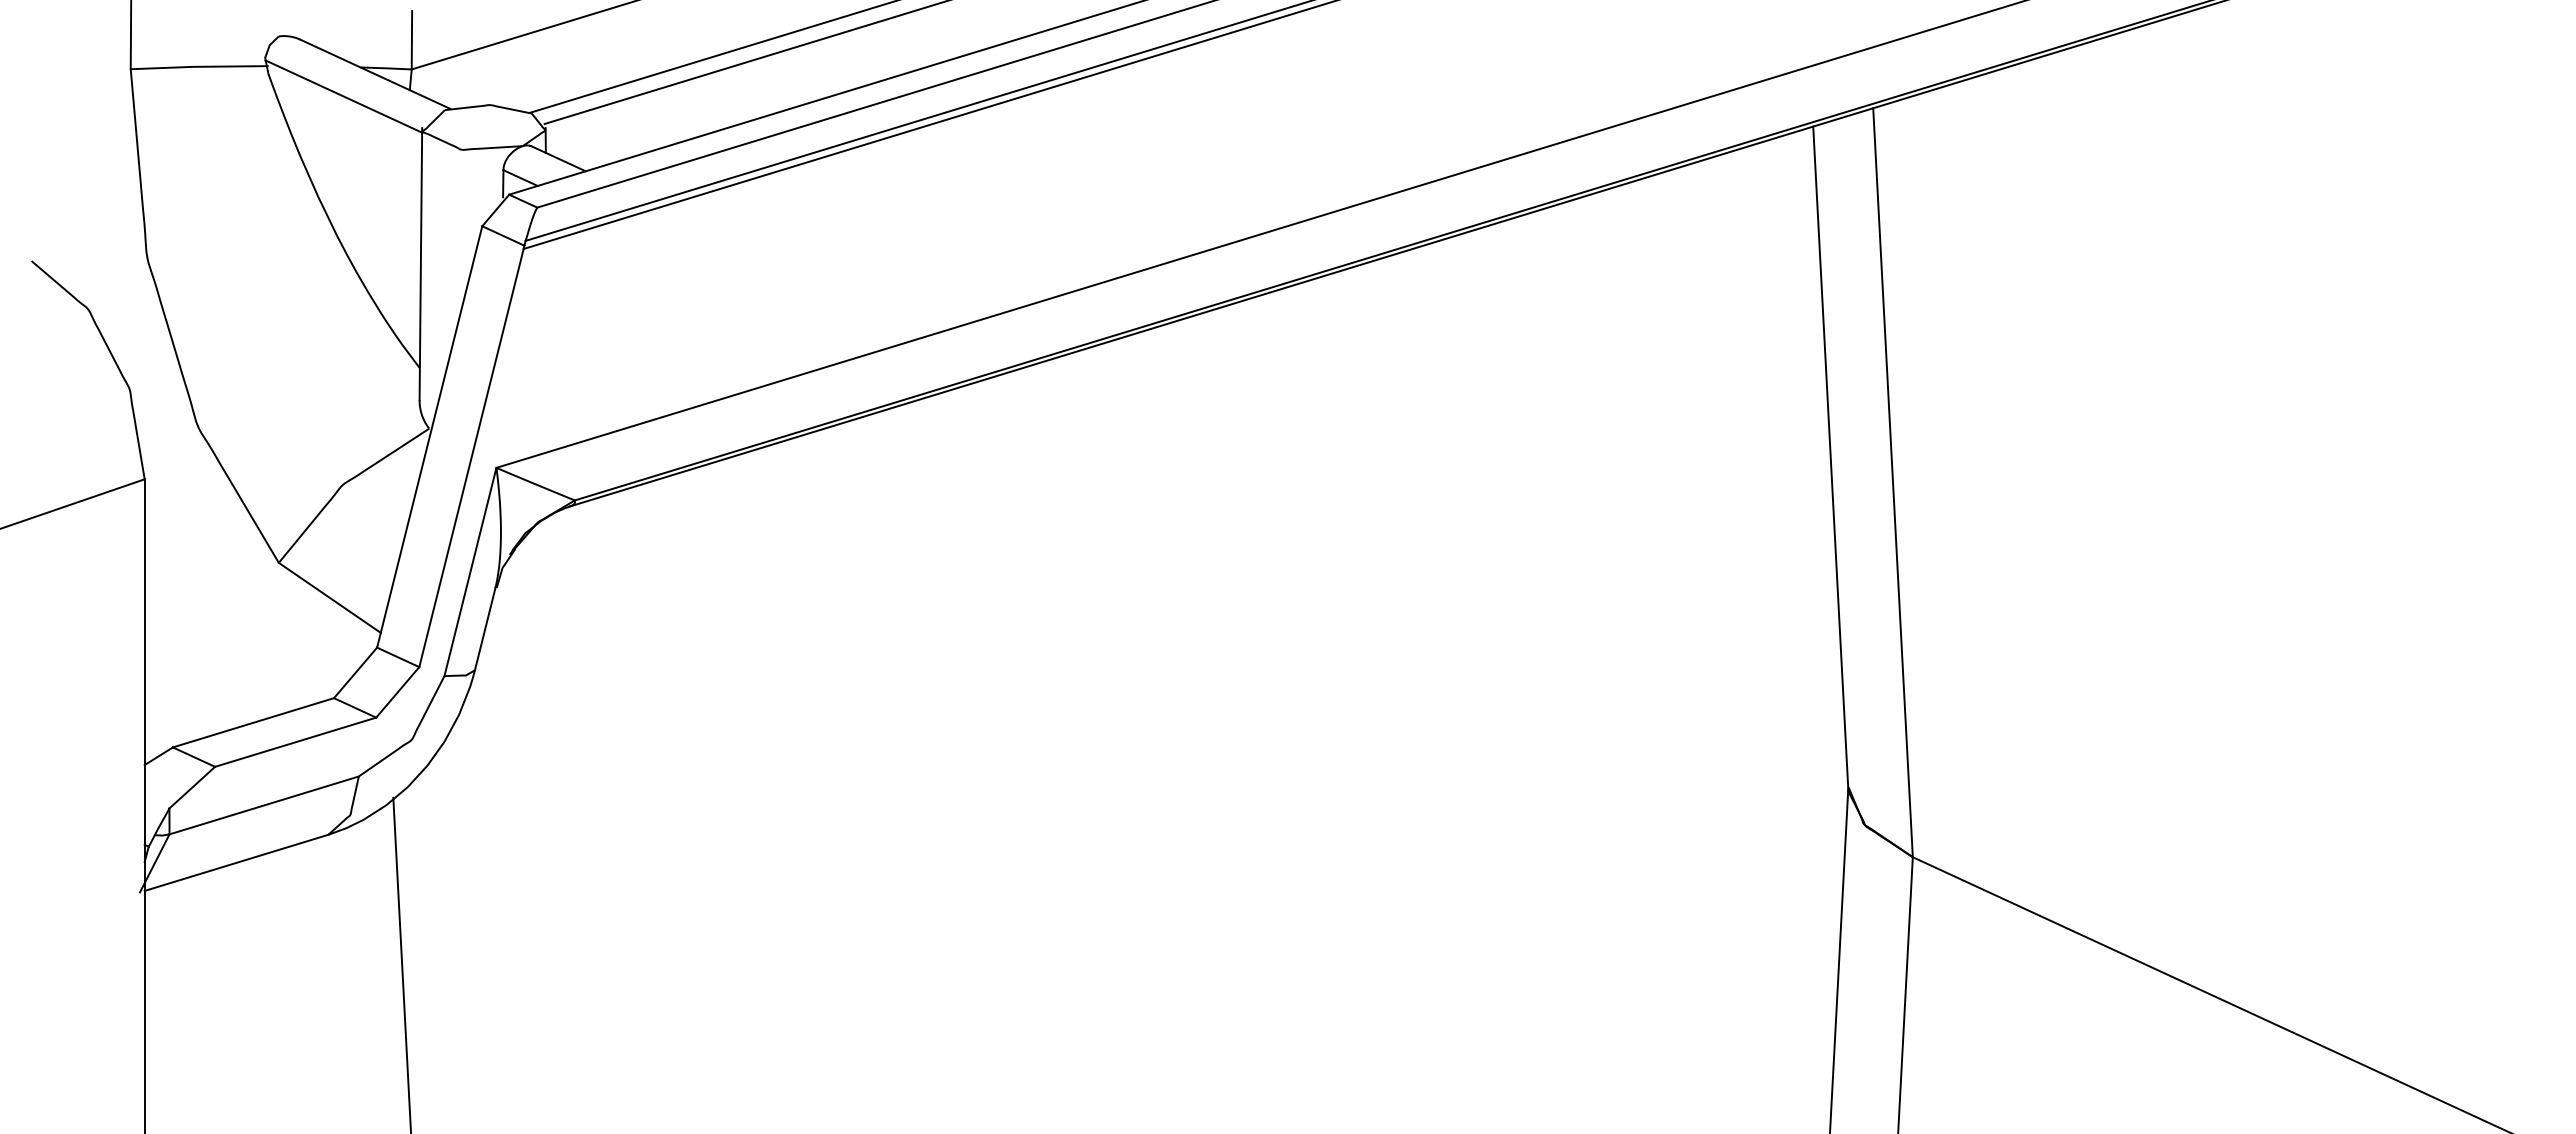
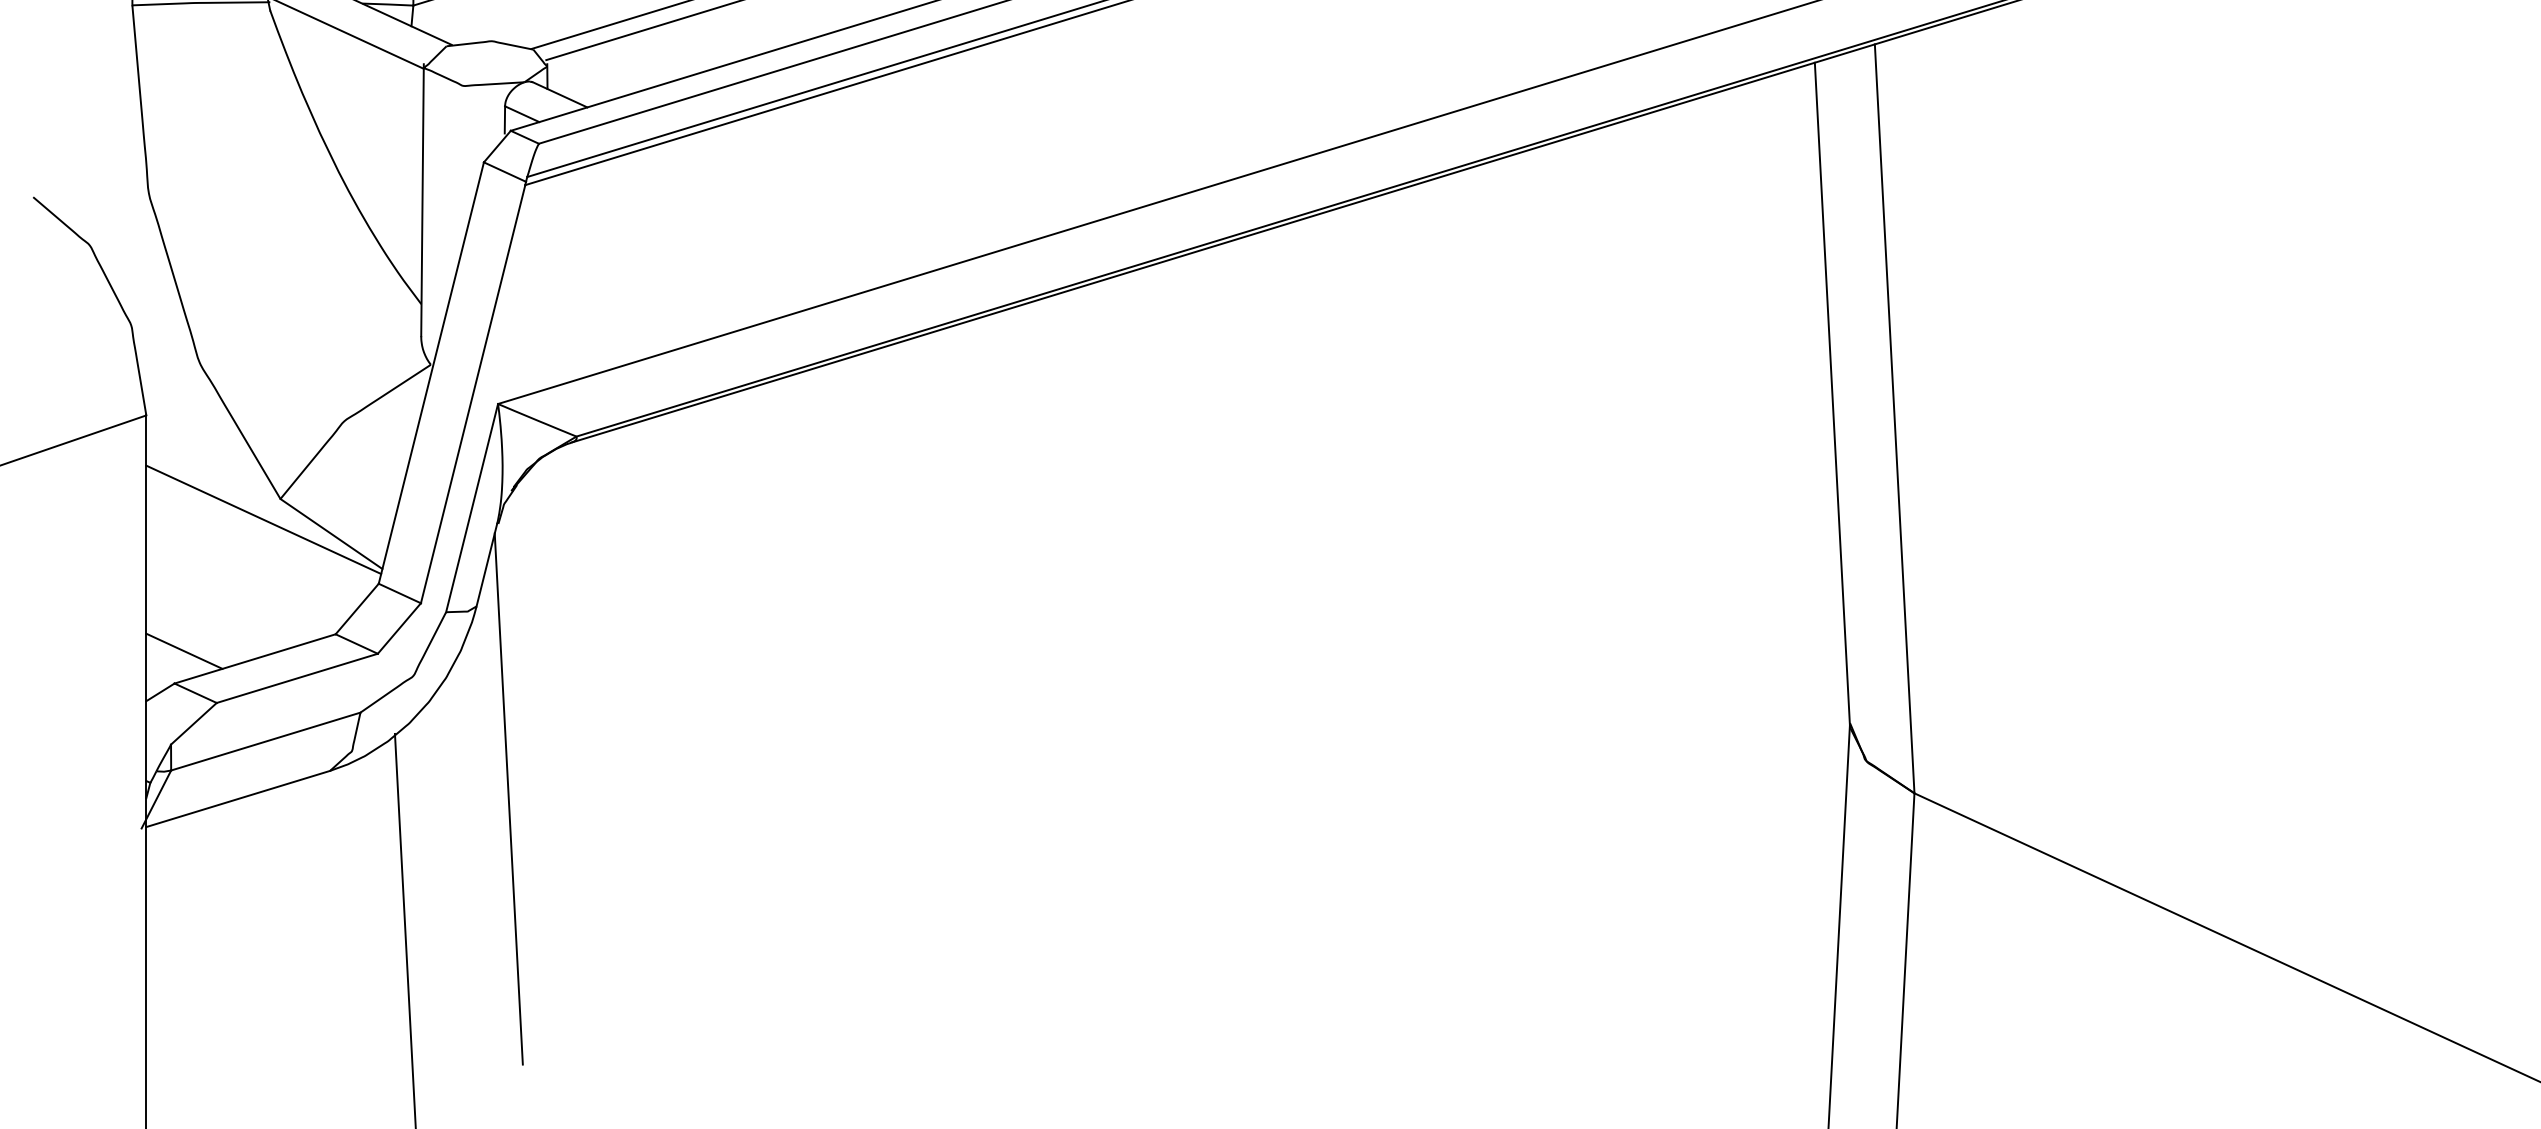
line: (261, 583) -> (263, 519), added
line: (182, 714) -> (184, 650), added
line: (507, 862) -> (509, 798), added

